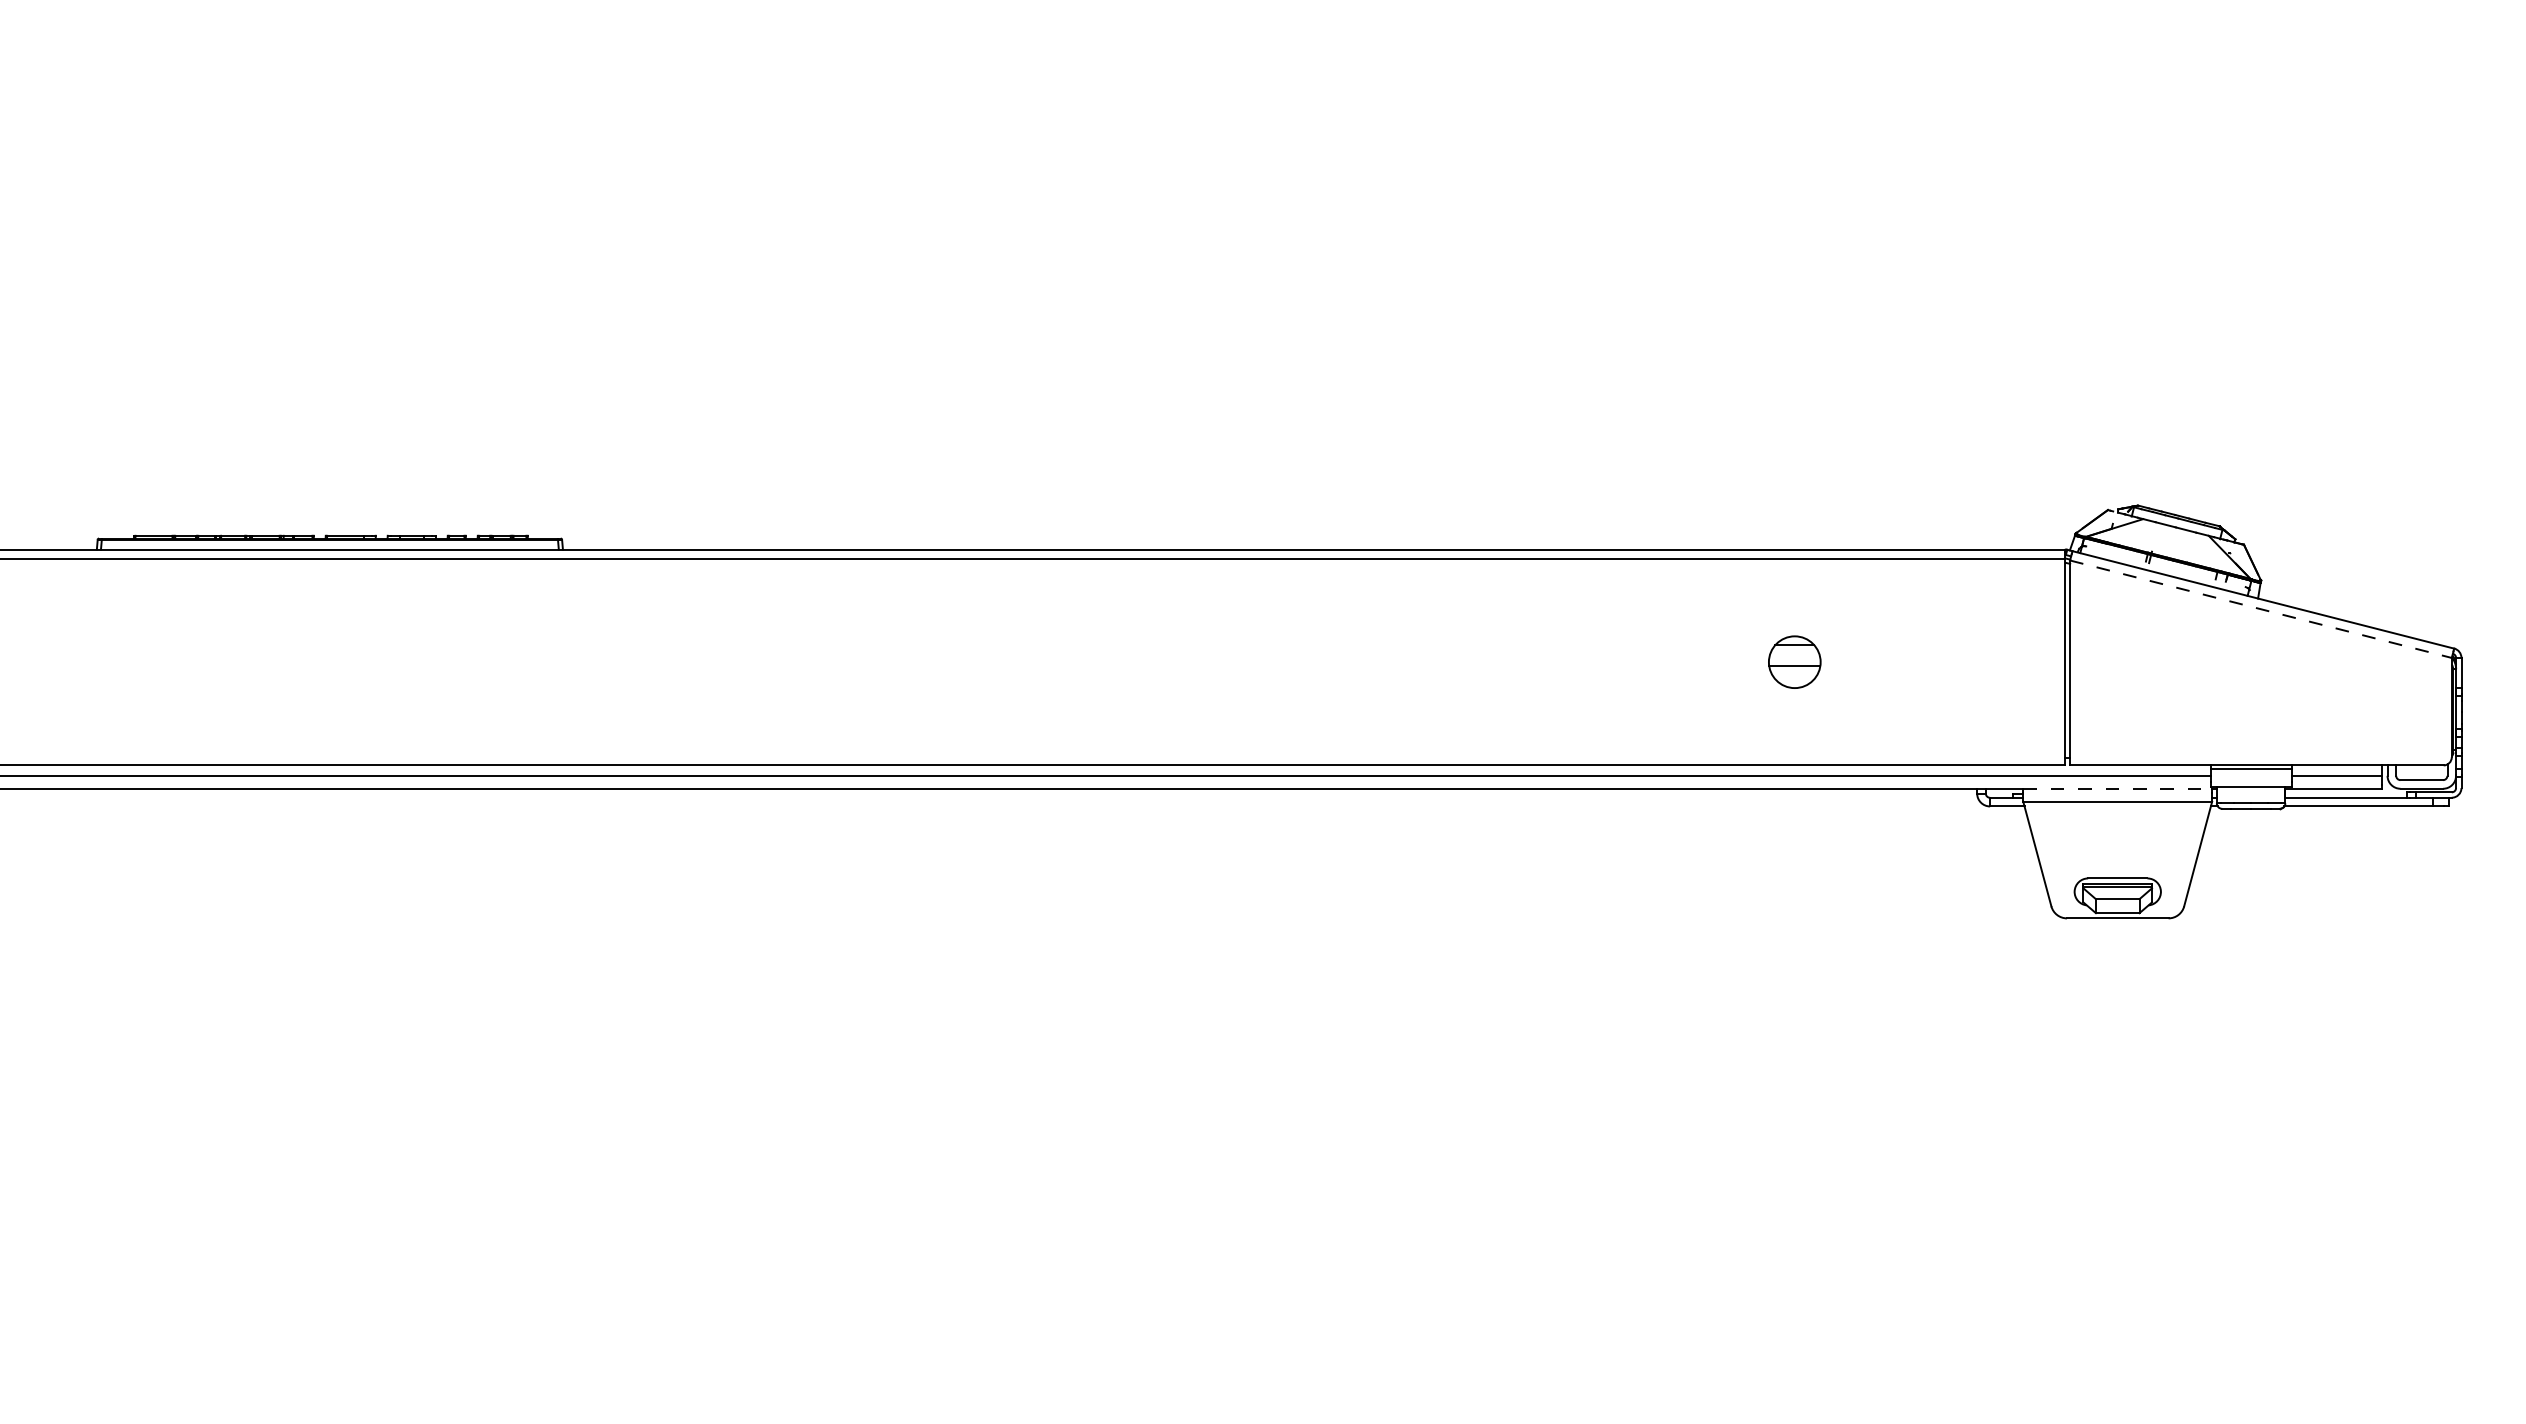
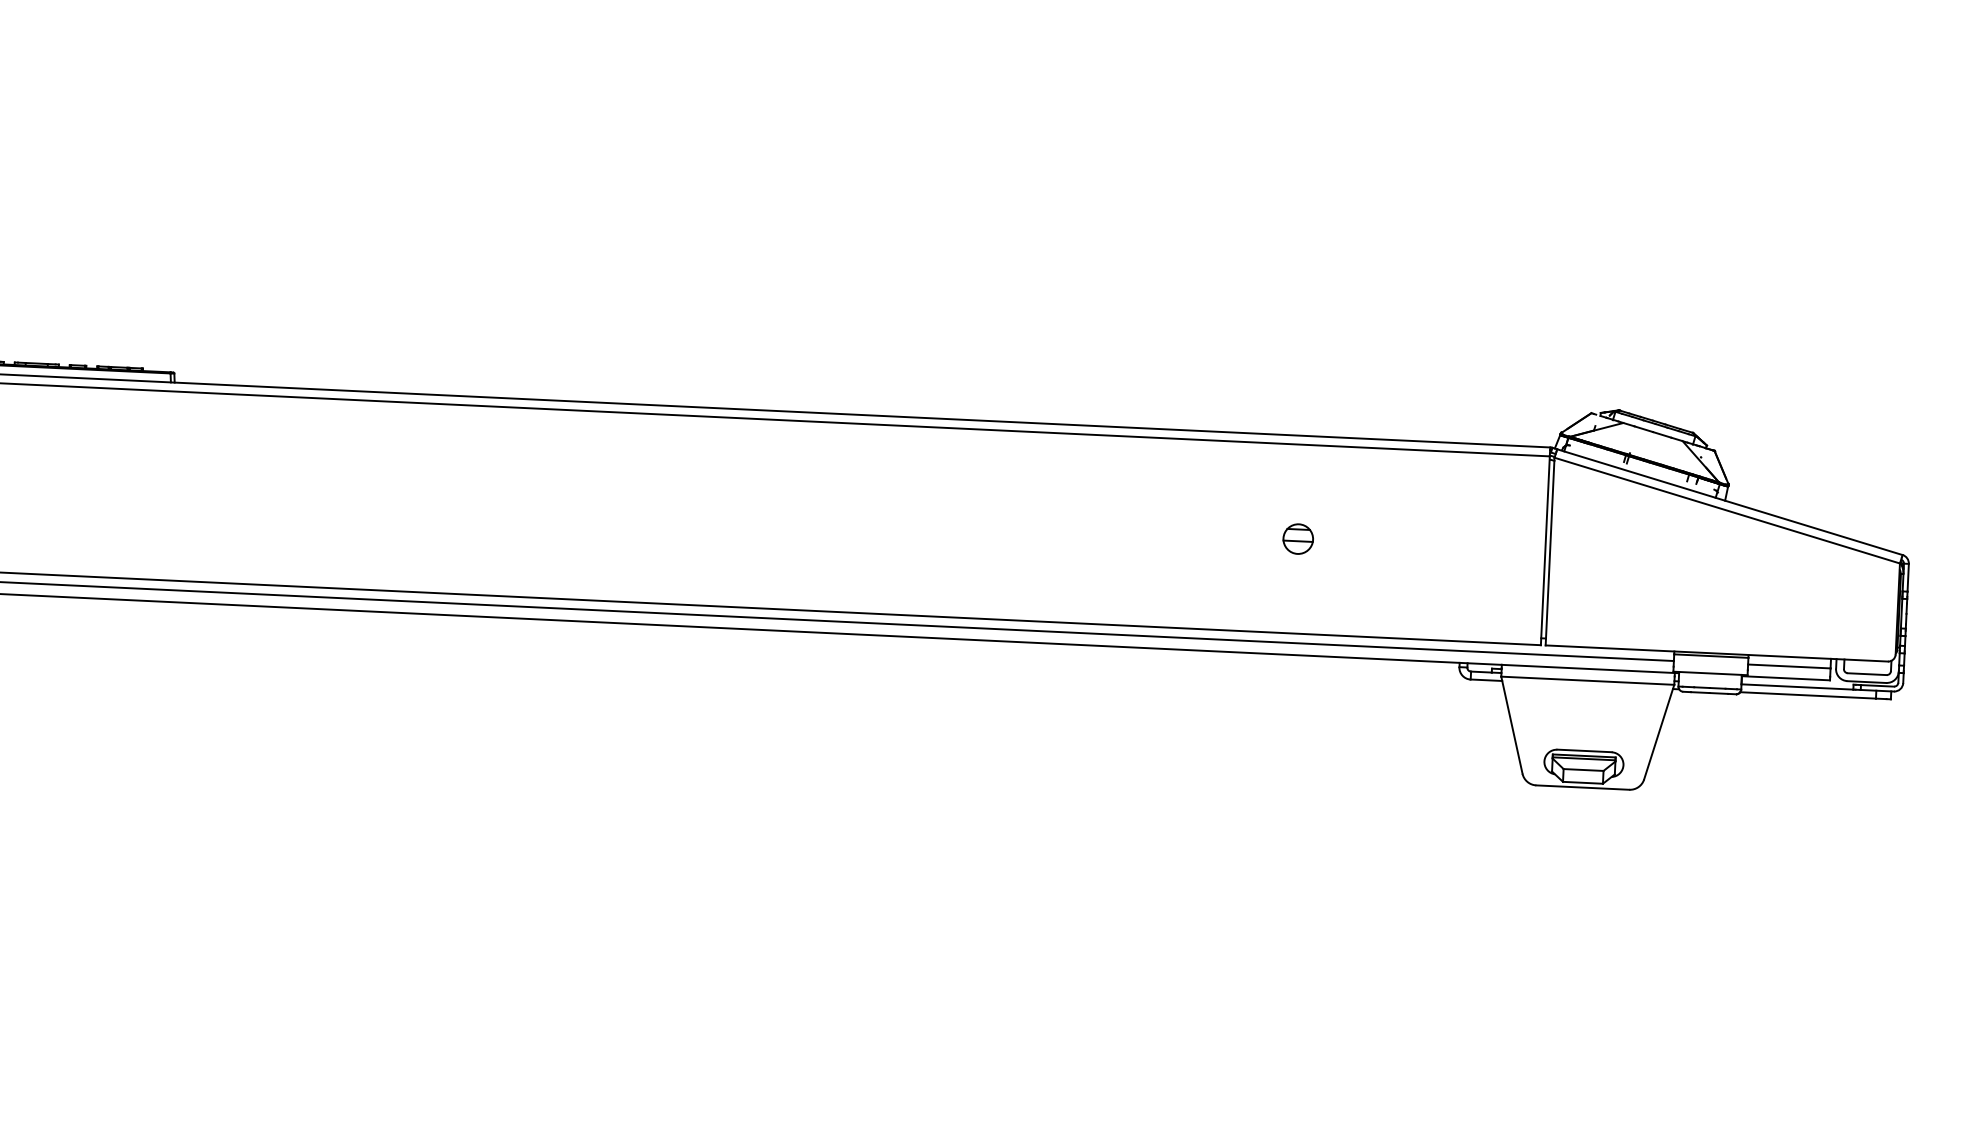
line: (2260, 609) -> (1726, 510), dashed -> solid
part: (1795, 662) -> (1298, 539), size x0.62
line: (2118, 788) -> (1589, 668), dashed -> solid

